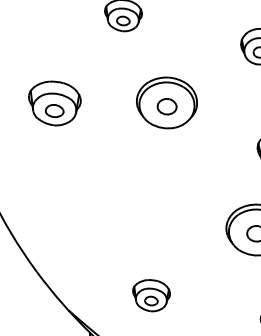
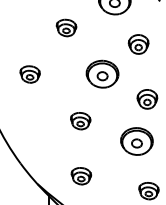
part: (166, 101) -> (102, 73), moved
part: (53, 103) -> (29, 74), size x0.71
part: (149, 192) -> (80, 121), added

